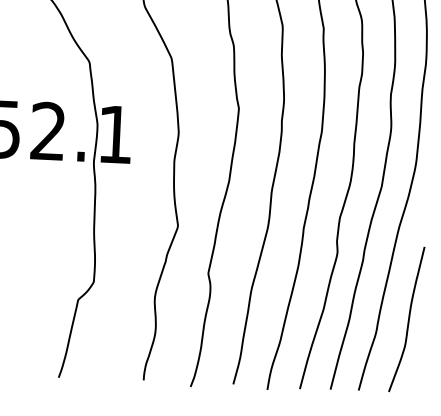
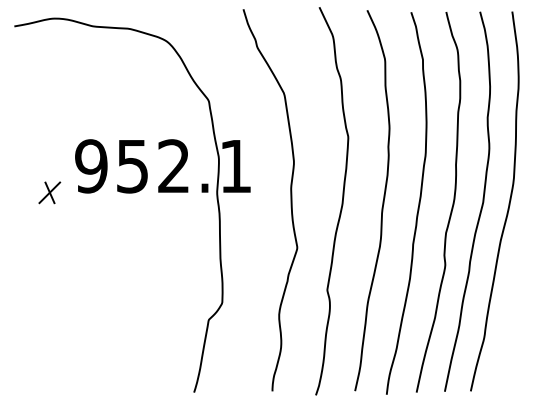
curve: (408, 319) -> (513, 323), removed

